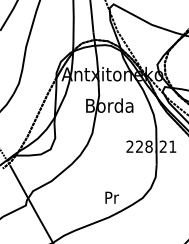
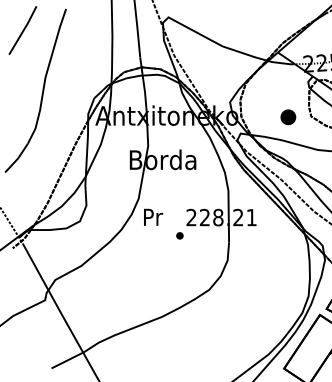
part: (121, 159) -> (179, 235), added
text: (112, 197) -> (153, 216), moved

